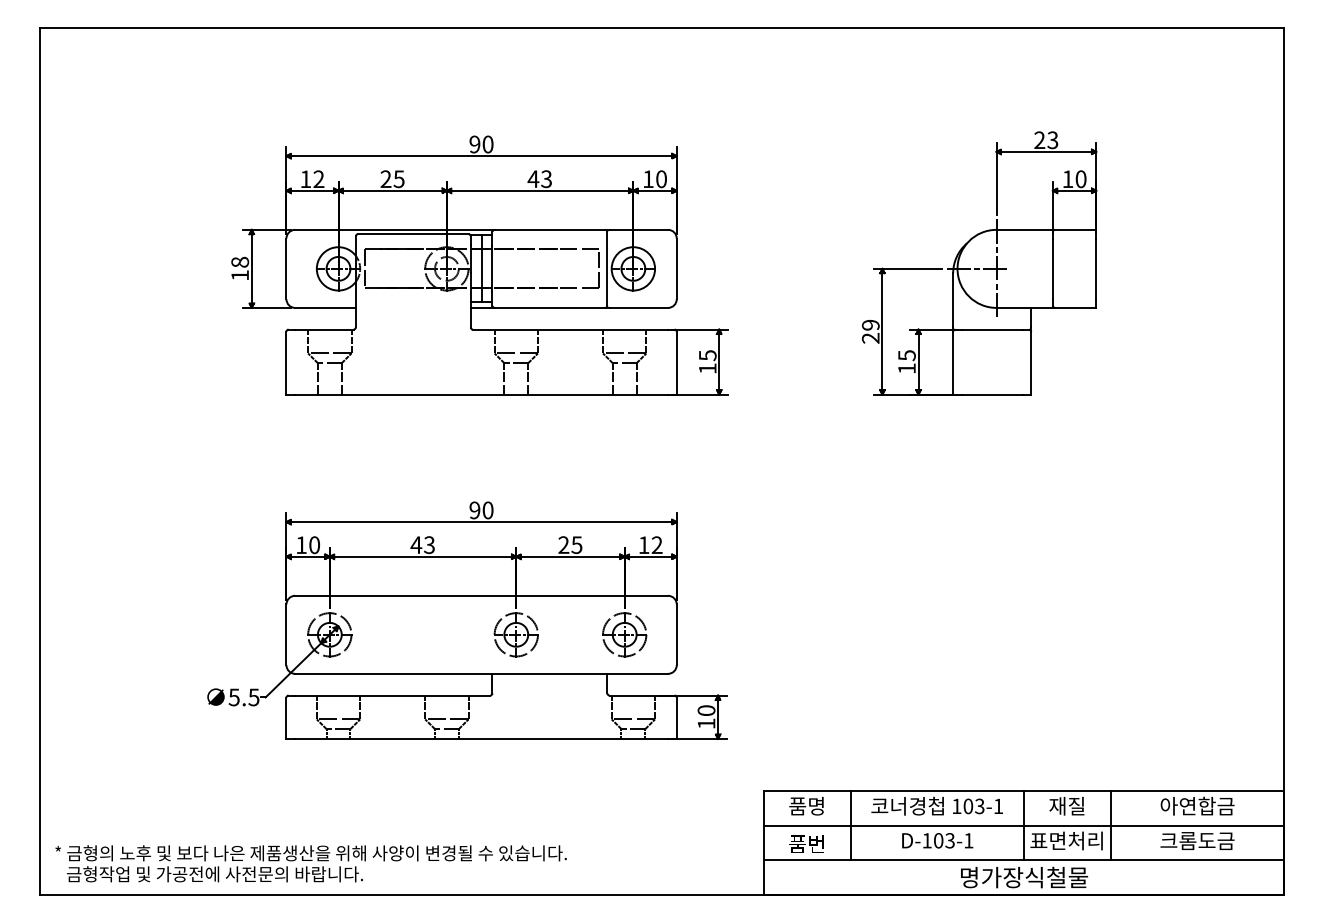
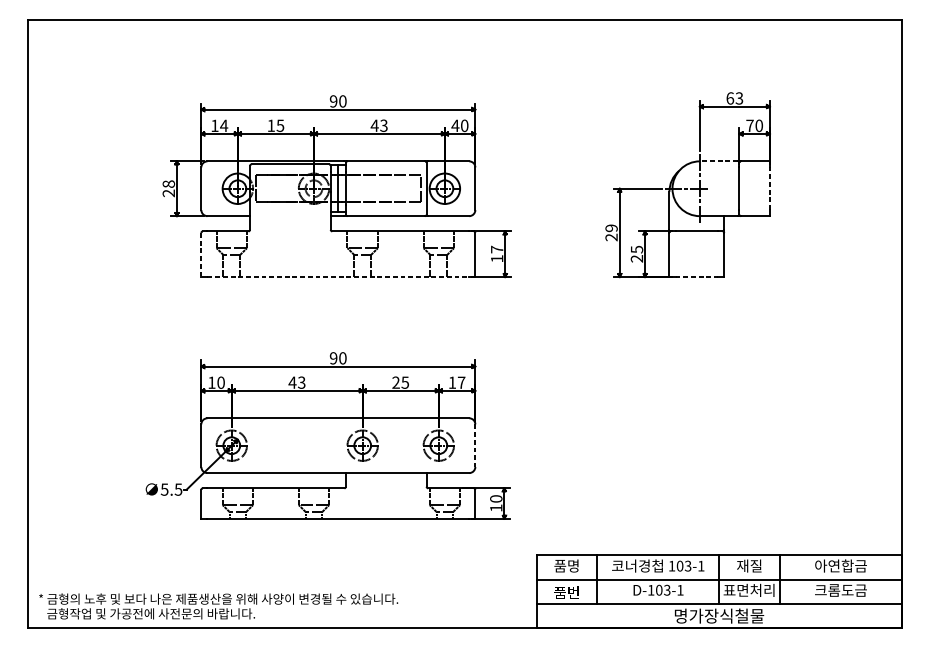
text: (1039, 140) -> (730, 98), 23 -> 63
text: (318, 178) -> (223, 125), 12 -> 14
text: (385, 178) -> (270, 125), 25 -> 15
text: (648, 178) -> (455, 125), 10 -> 40
text: (1067, 178) -> (749, 125), 10 -> 70
line: (1023, 229) -> (718, 161), solid -> dashed
line: (1096, 268) -> (770, 188), solid -> dashed
text: (239, 275) -> (168, 193), 18 -> 28
text: (707, 355) -> (496, 249), 15 -> 17
line: (286, 363) -> (201, 255), solid -> dashed
text: (906, 368) -> (636, 258), 15 -> 25
line: (482, 394) -> (338, 276), solid -> dashed
line: (992, 394) -> (697, 276), solid -> dashed
text: (656, 544) -> (461, 382), 12 -> 17
line: (676, 635) -> (475, 446), solid -> dashed

